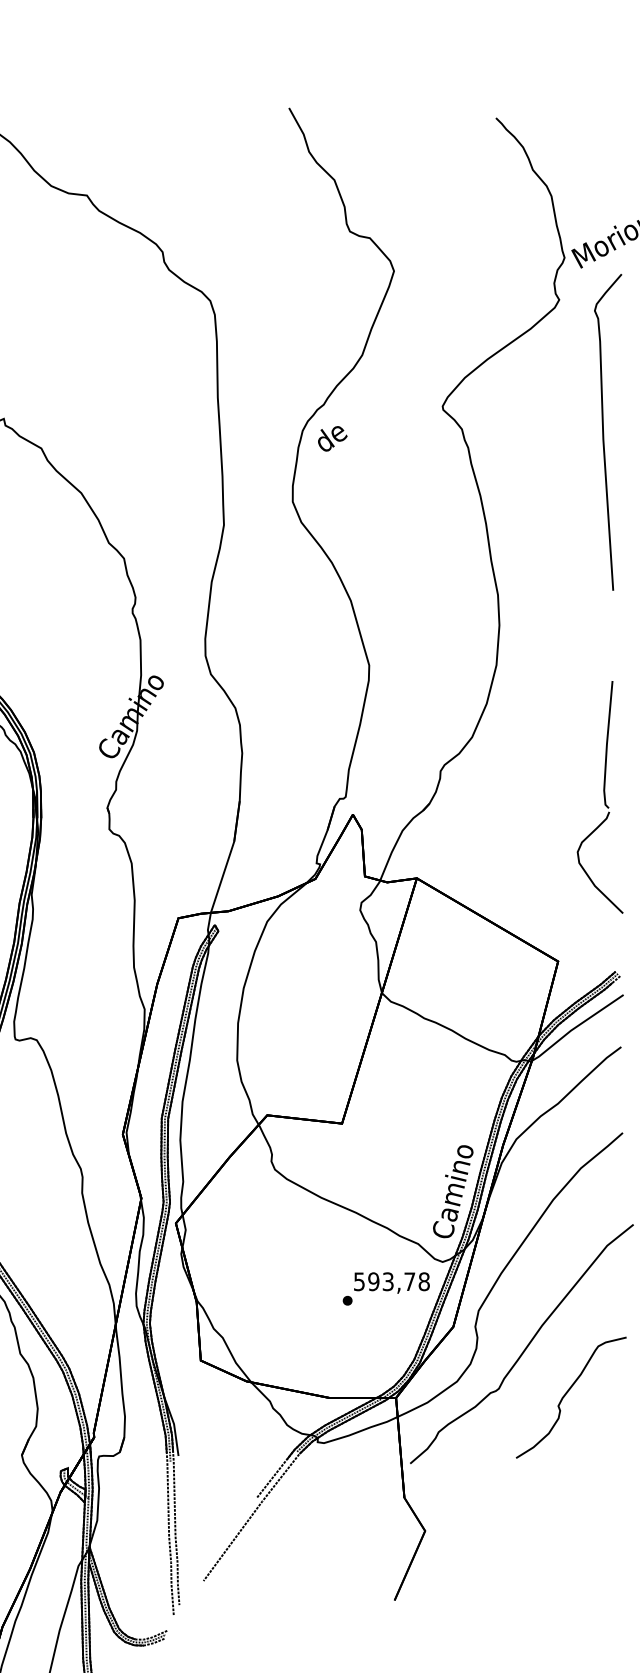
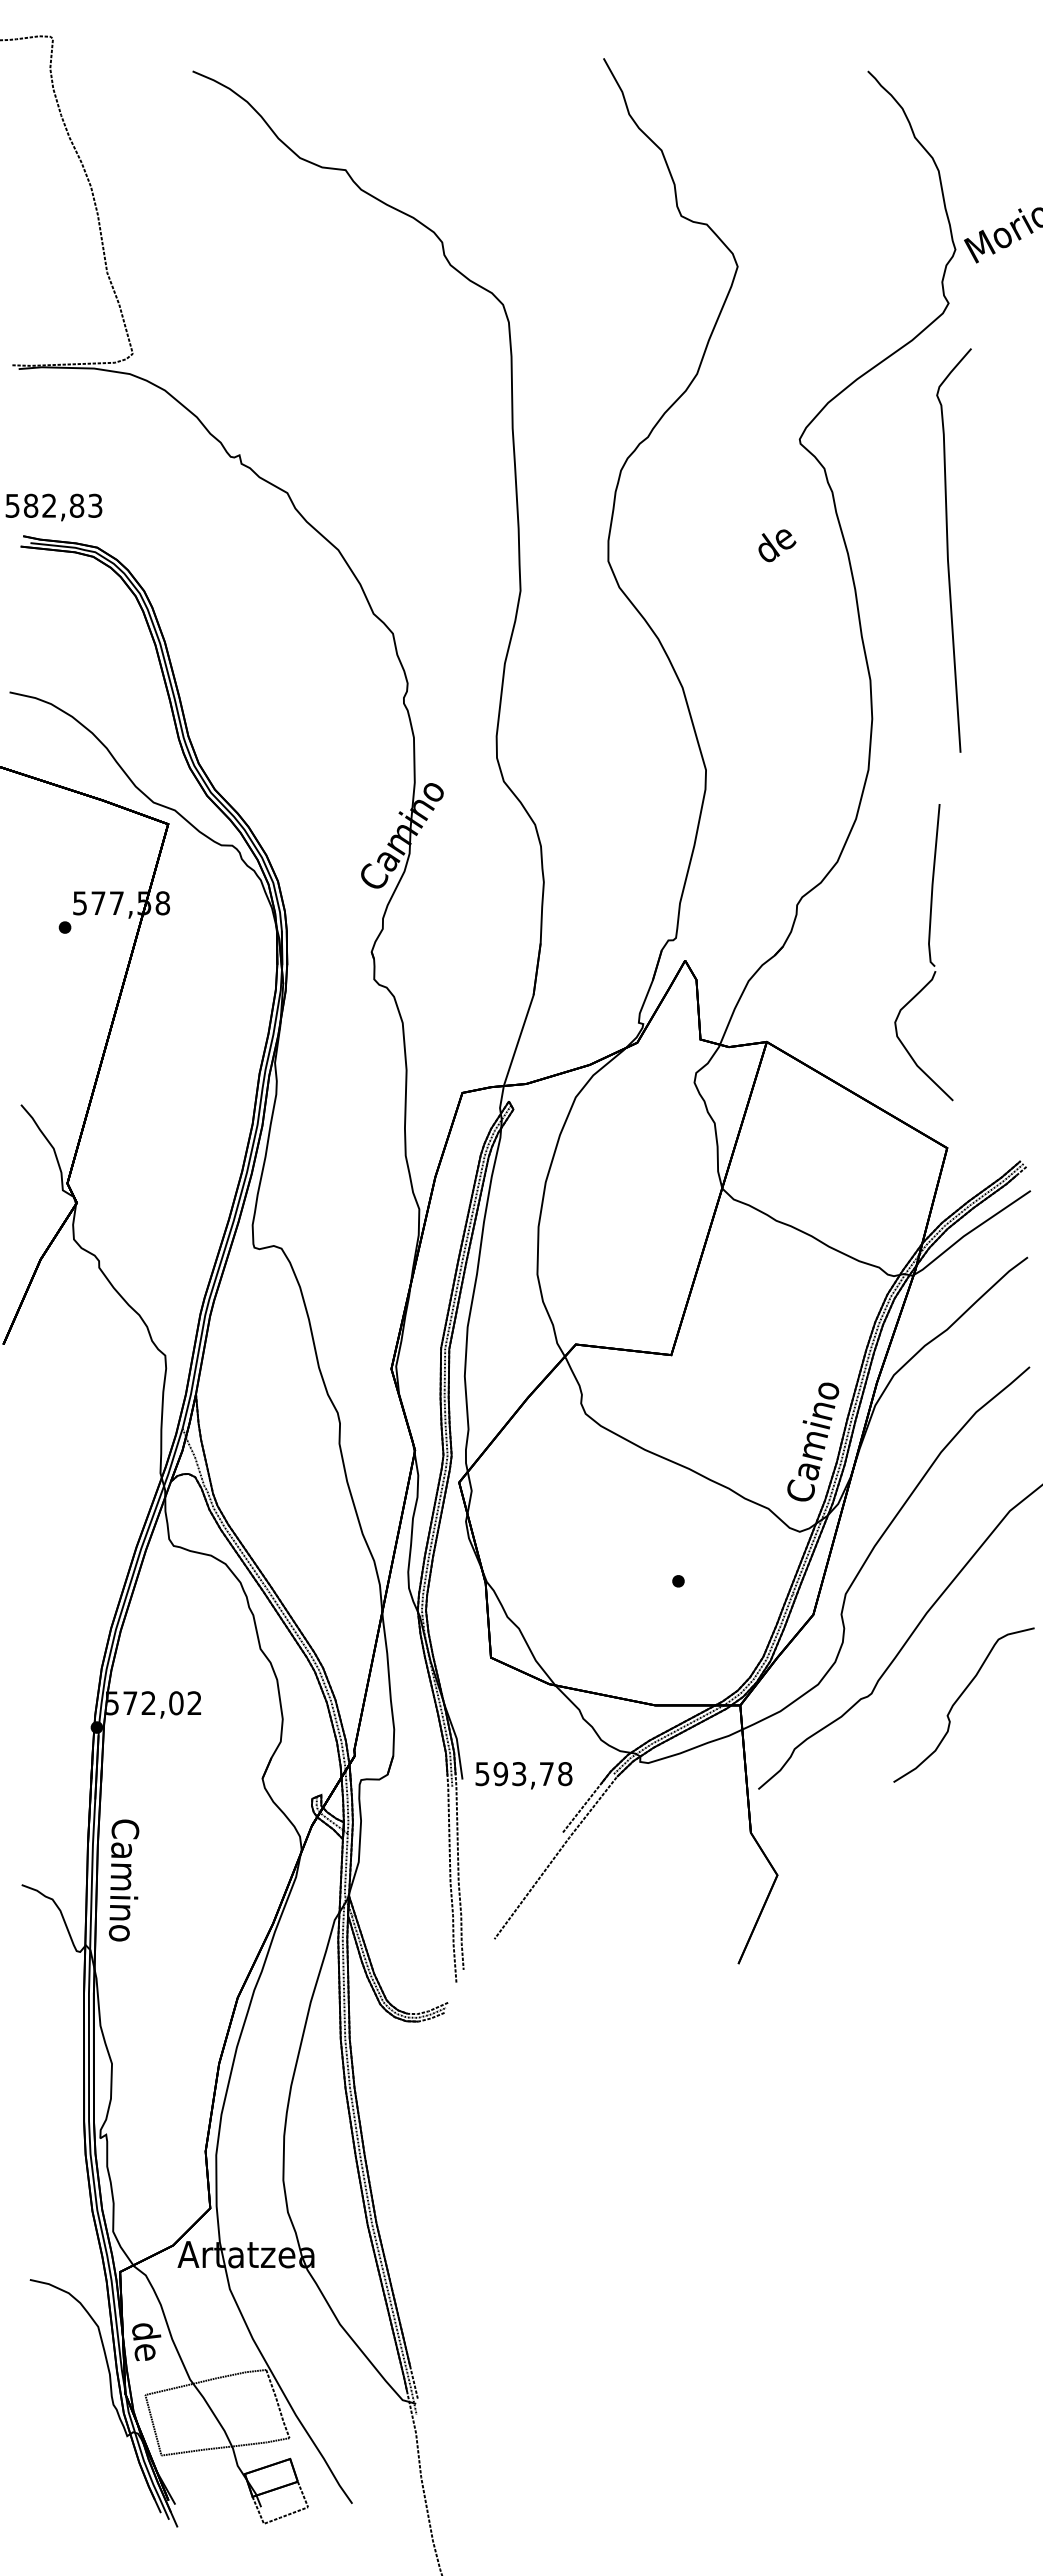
curve: (603, 432) -> (948, 550), moved
text: (332, 438) -> (777, 545), moved
part: (599, 797) -> (923, 952), moved
text: (391, 1282) -> (523, 1775), moved

